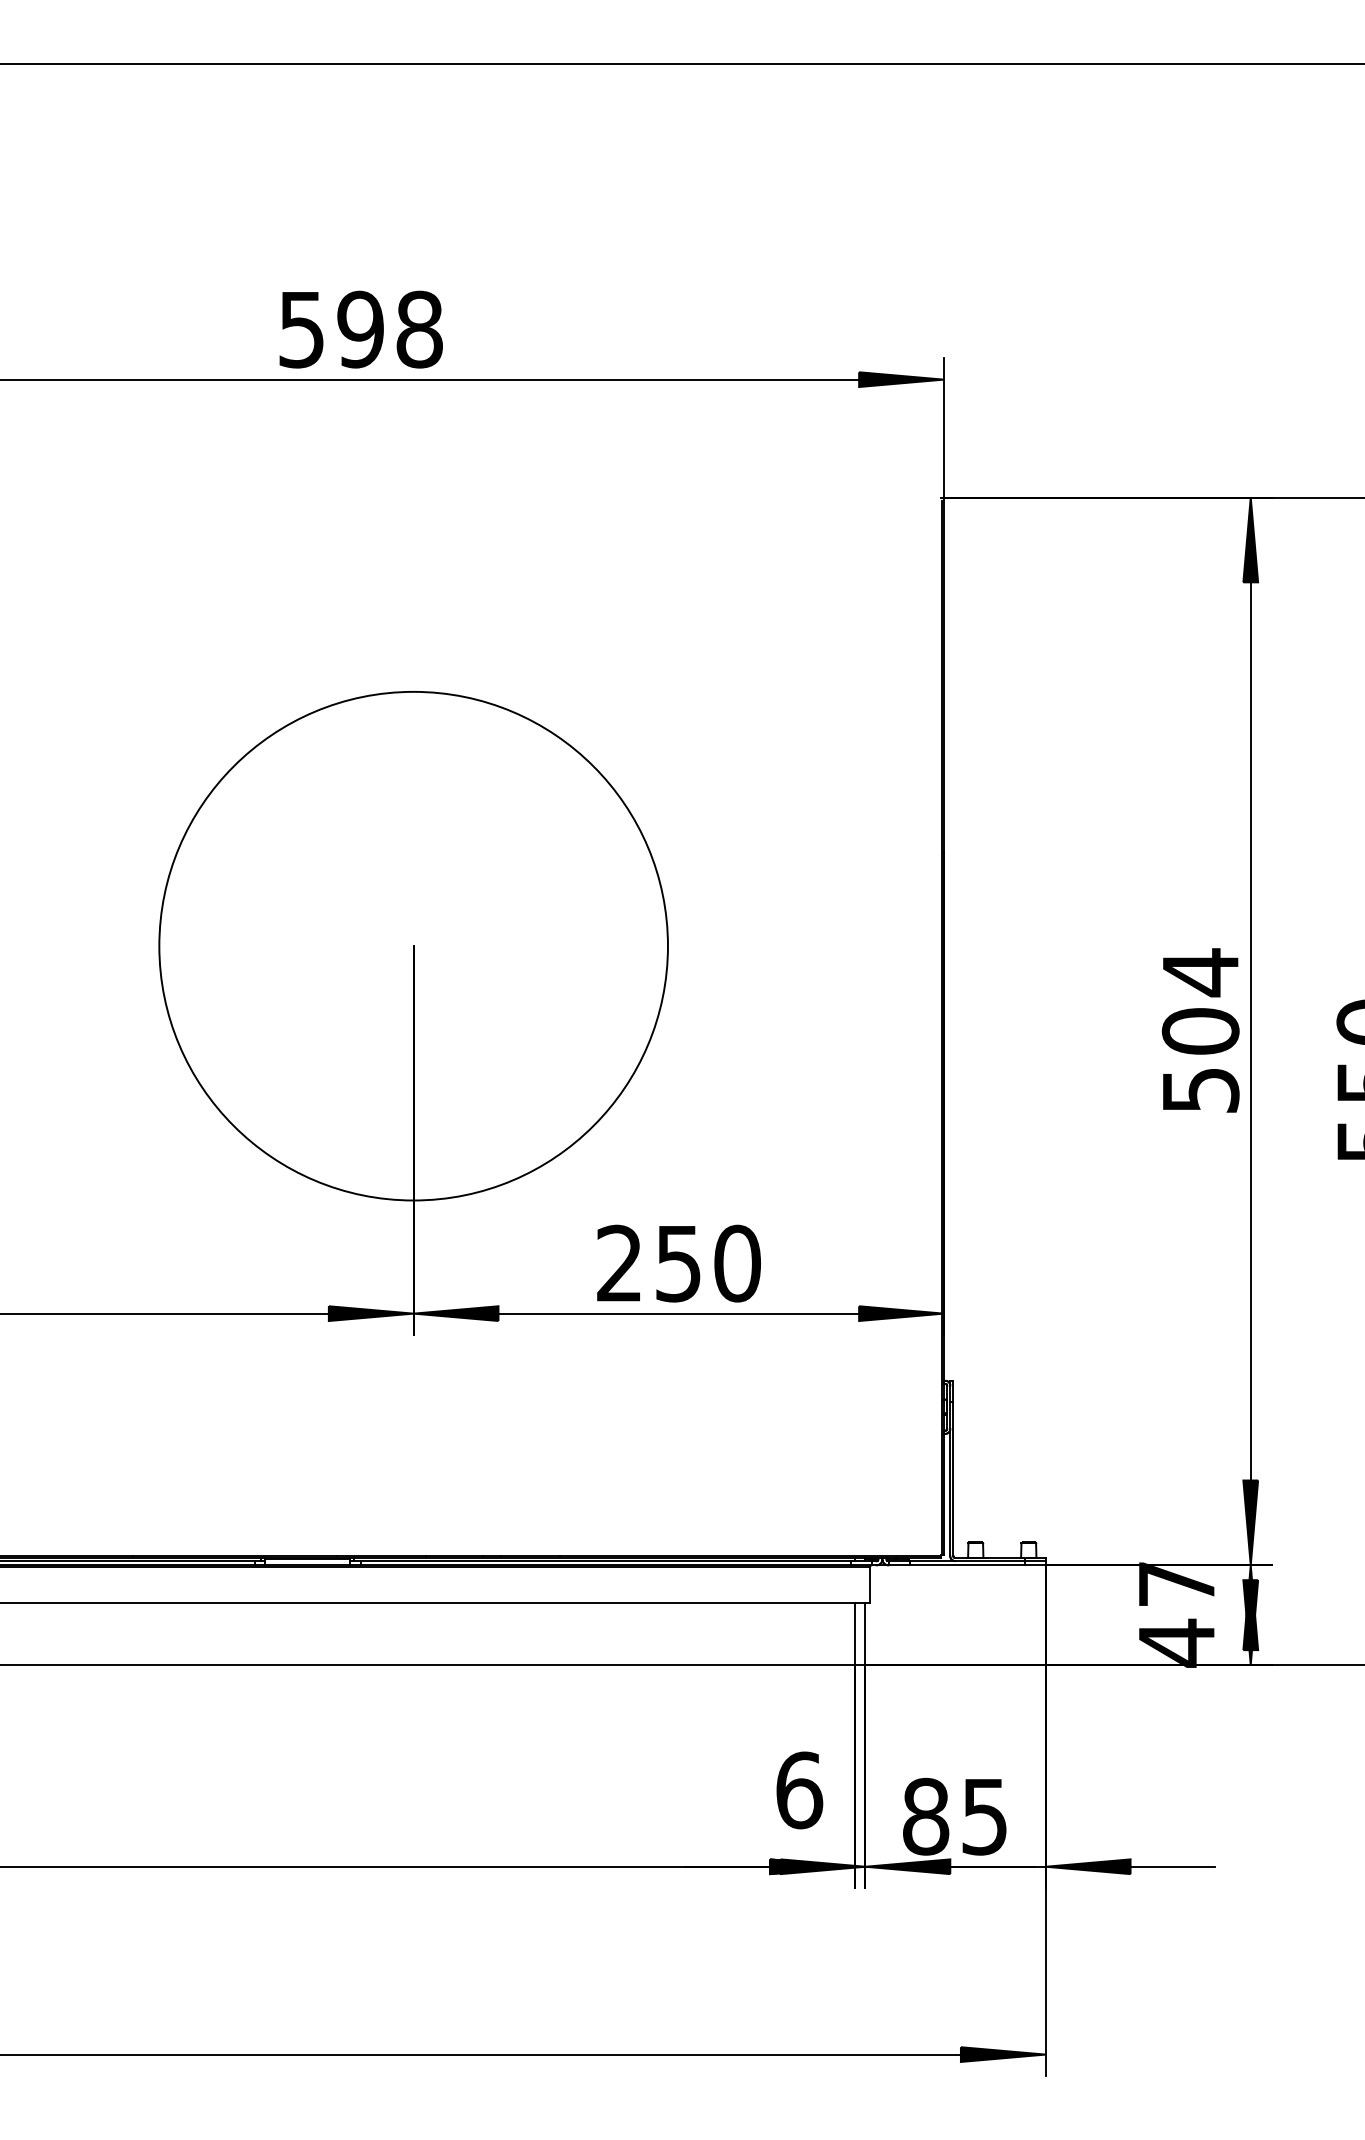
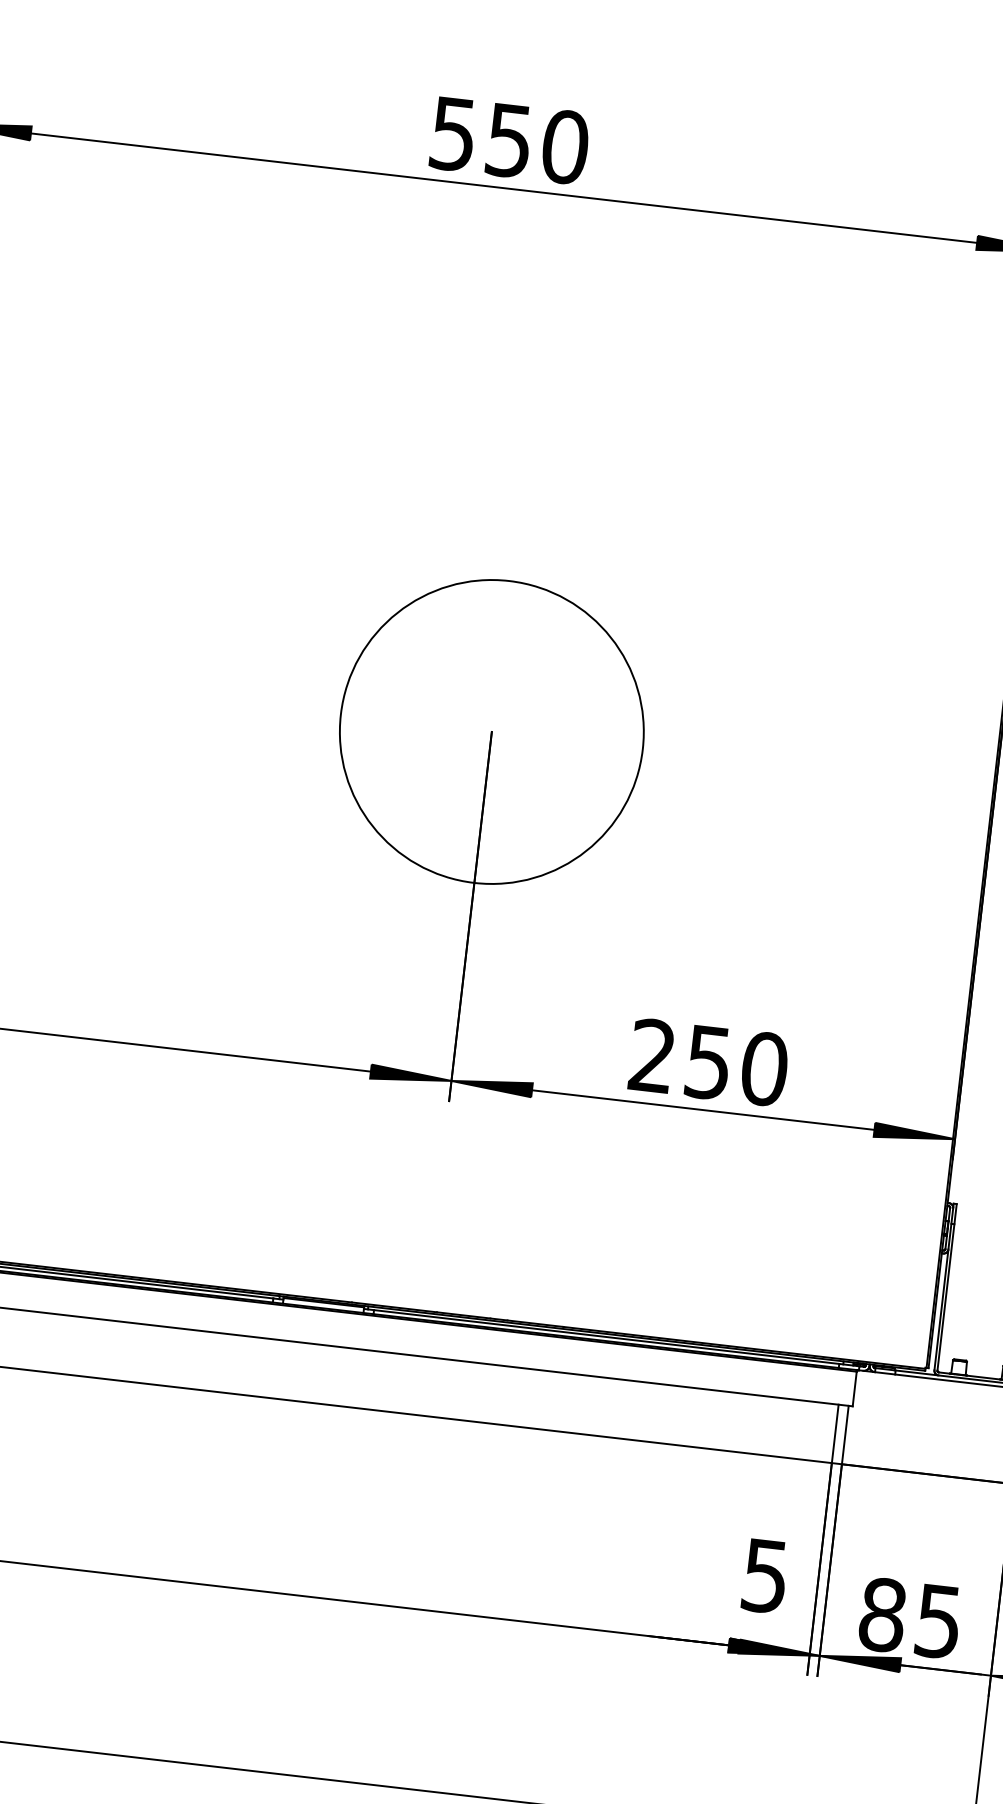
text: (390, 329) -> (537, 143), 598 -> 550
circle: (413, 946) -> (491, 732), size x0.62
text: (799, 1790) -> (765, 1576), 6 -> 5

